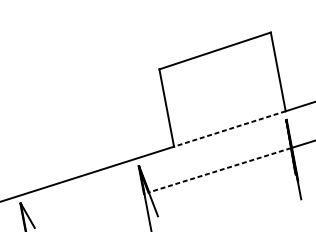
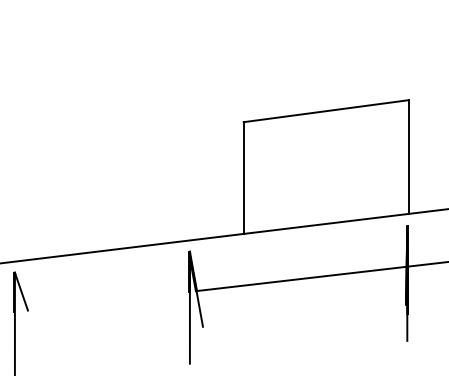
line: (229, 128) -> (325, 223), dashed -> solid
line: (219, 169) -> (301, 278), dashed -> solid

